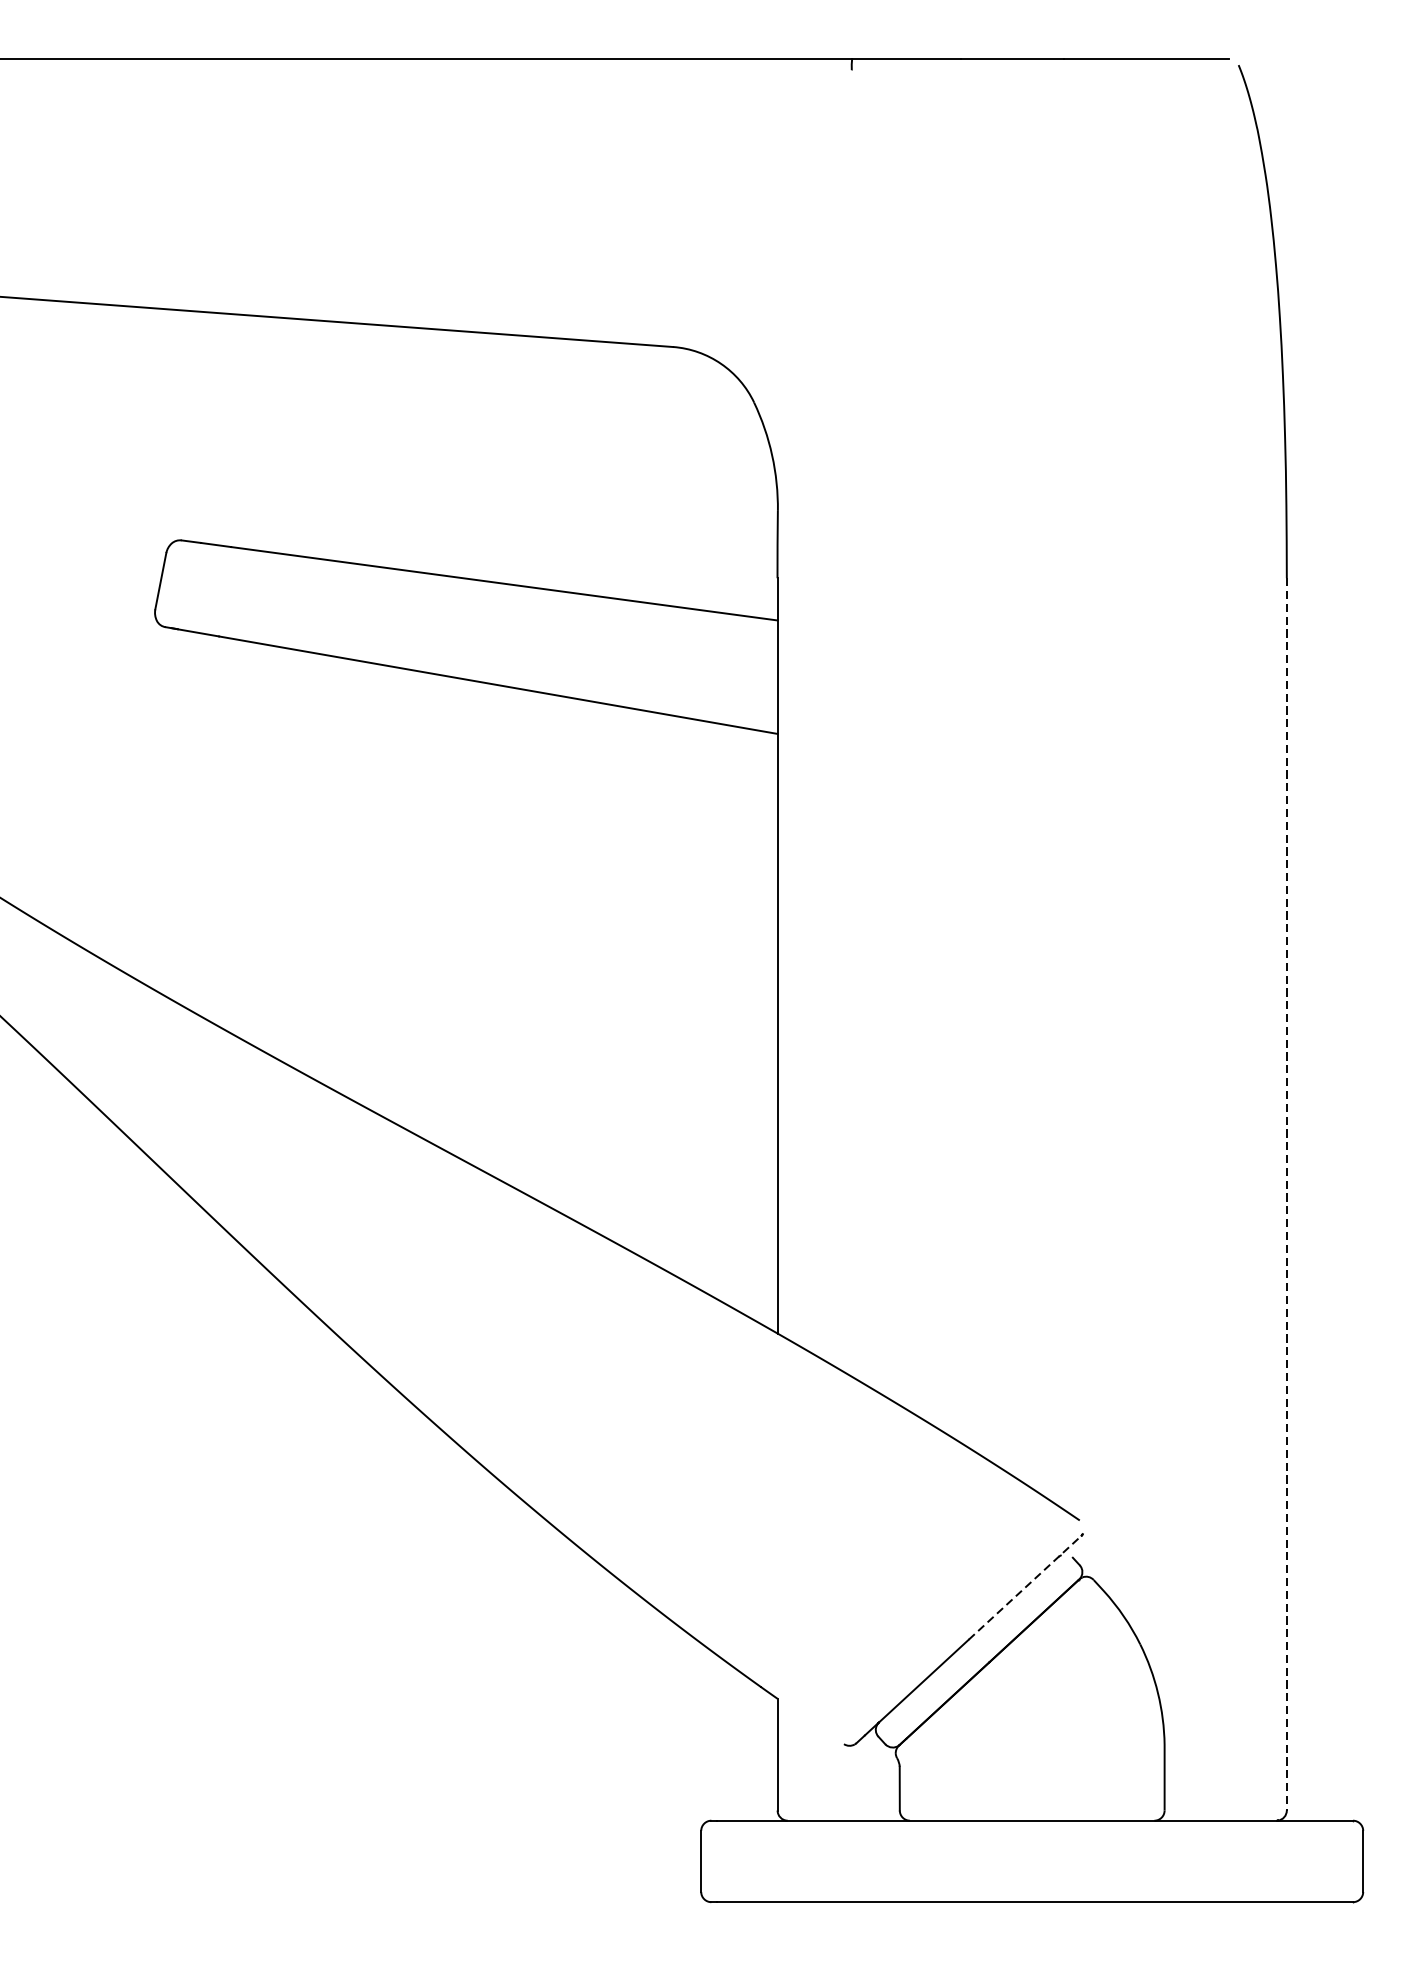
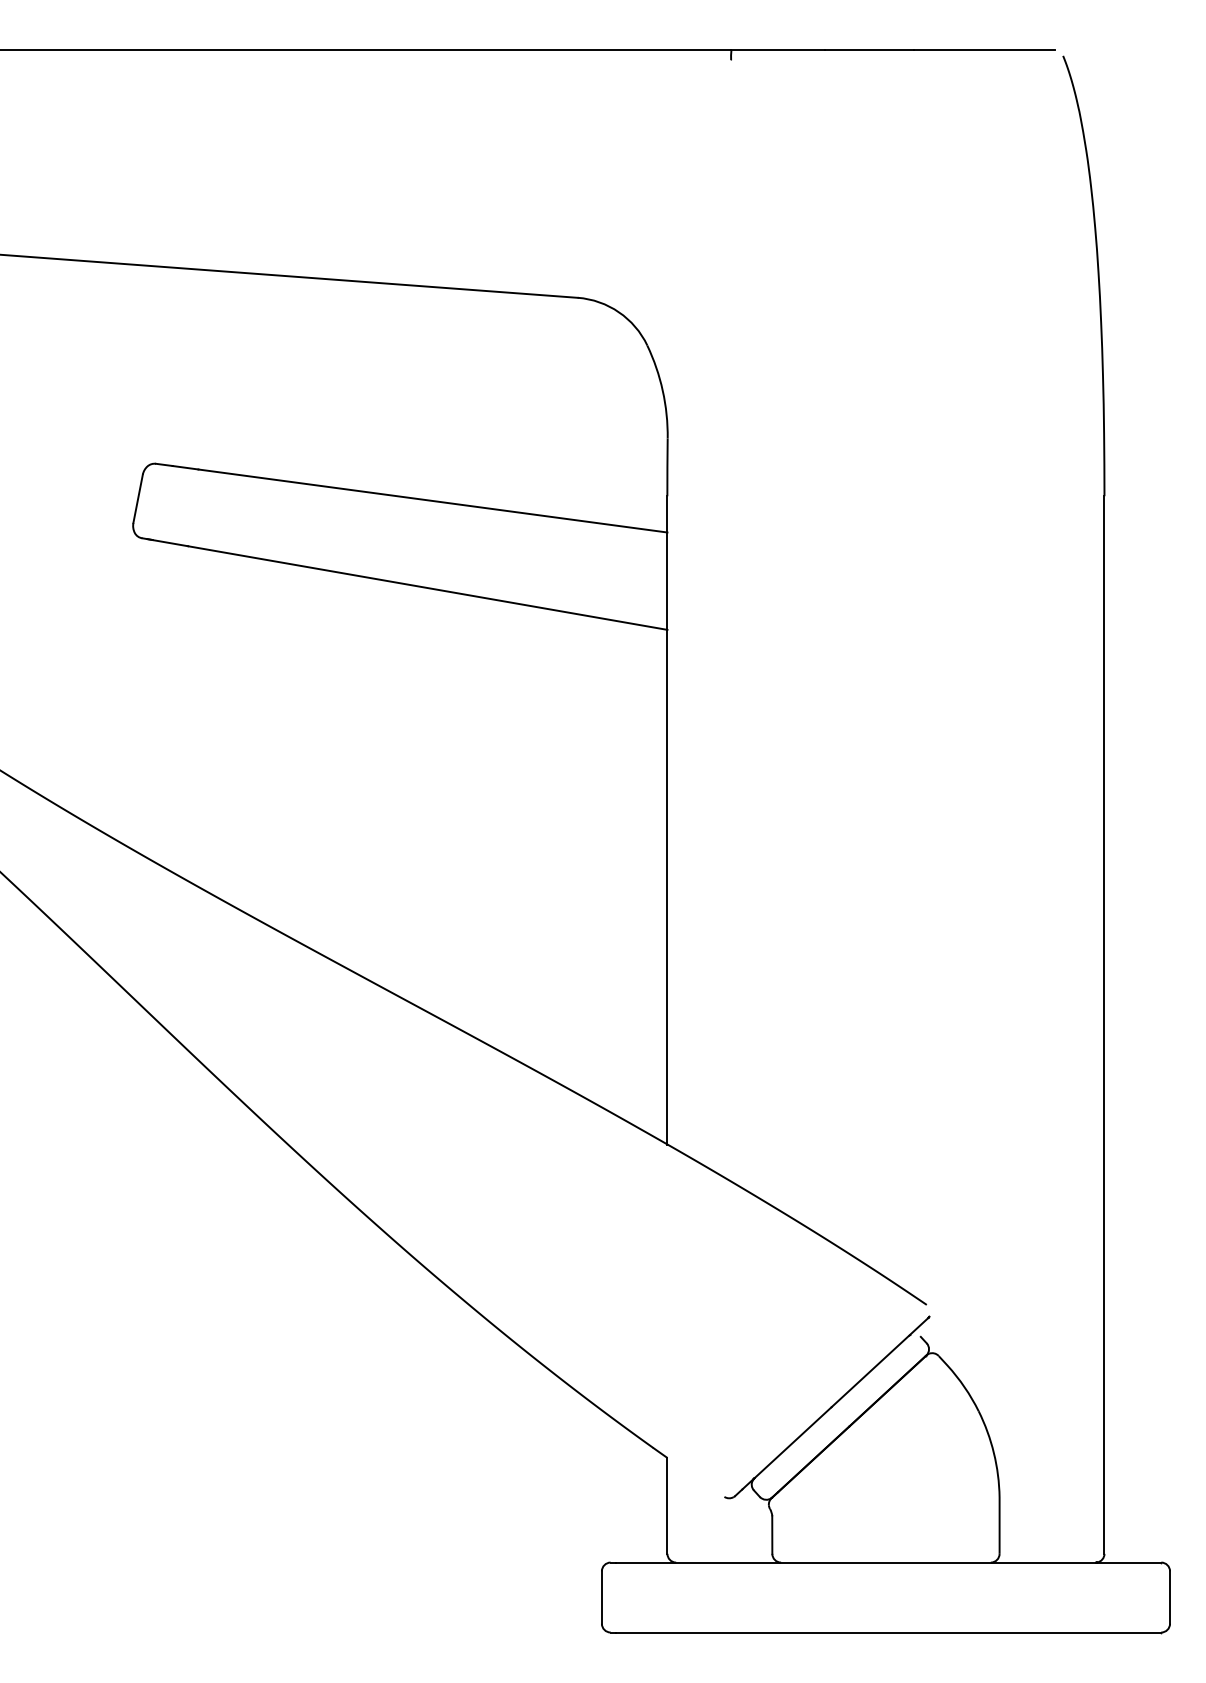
line: (1286, 1194) -> (1104, 1025), dashed -> solid
line: (1025, 1587) -> (880, 1362), dashed -> solid

